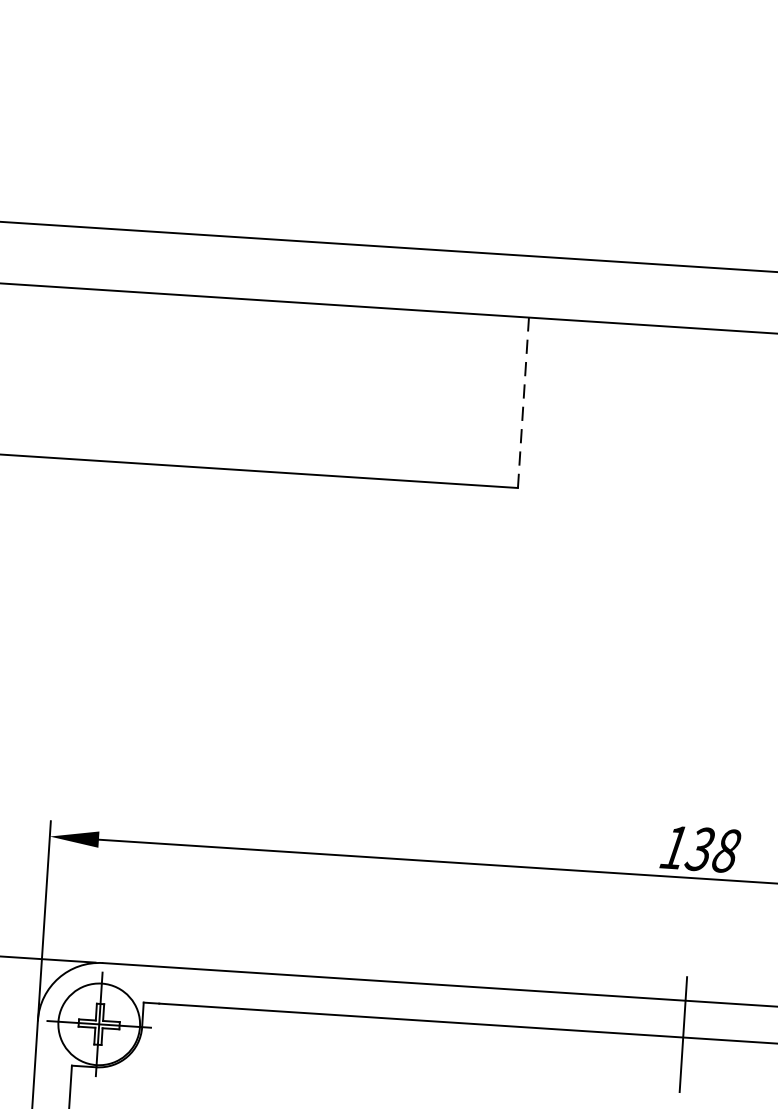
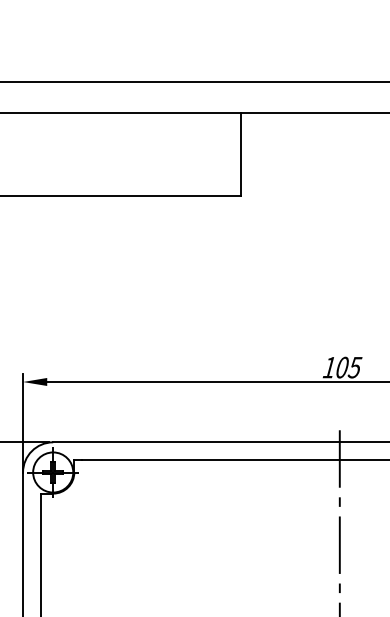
line: (523, 402) -> (241, 154), dashed -> solid
text: (713, 849) -> (348, 367), 138 -> 105

